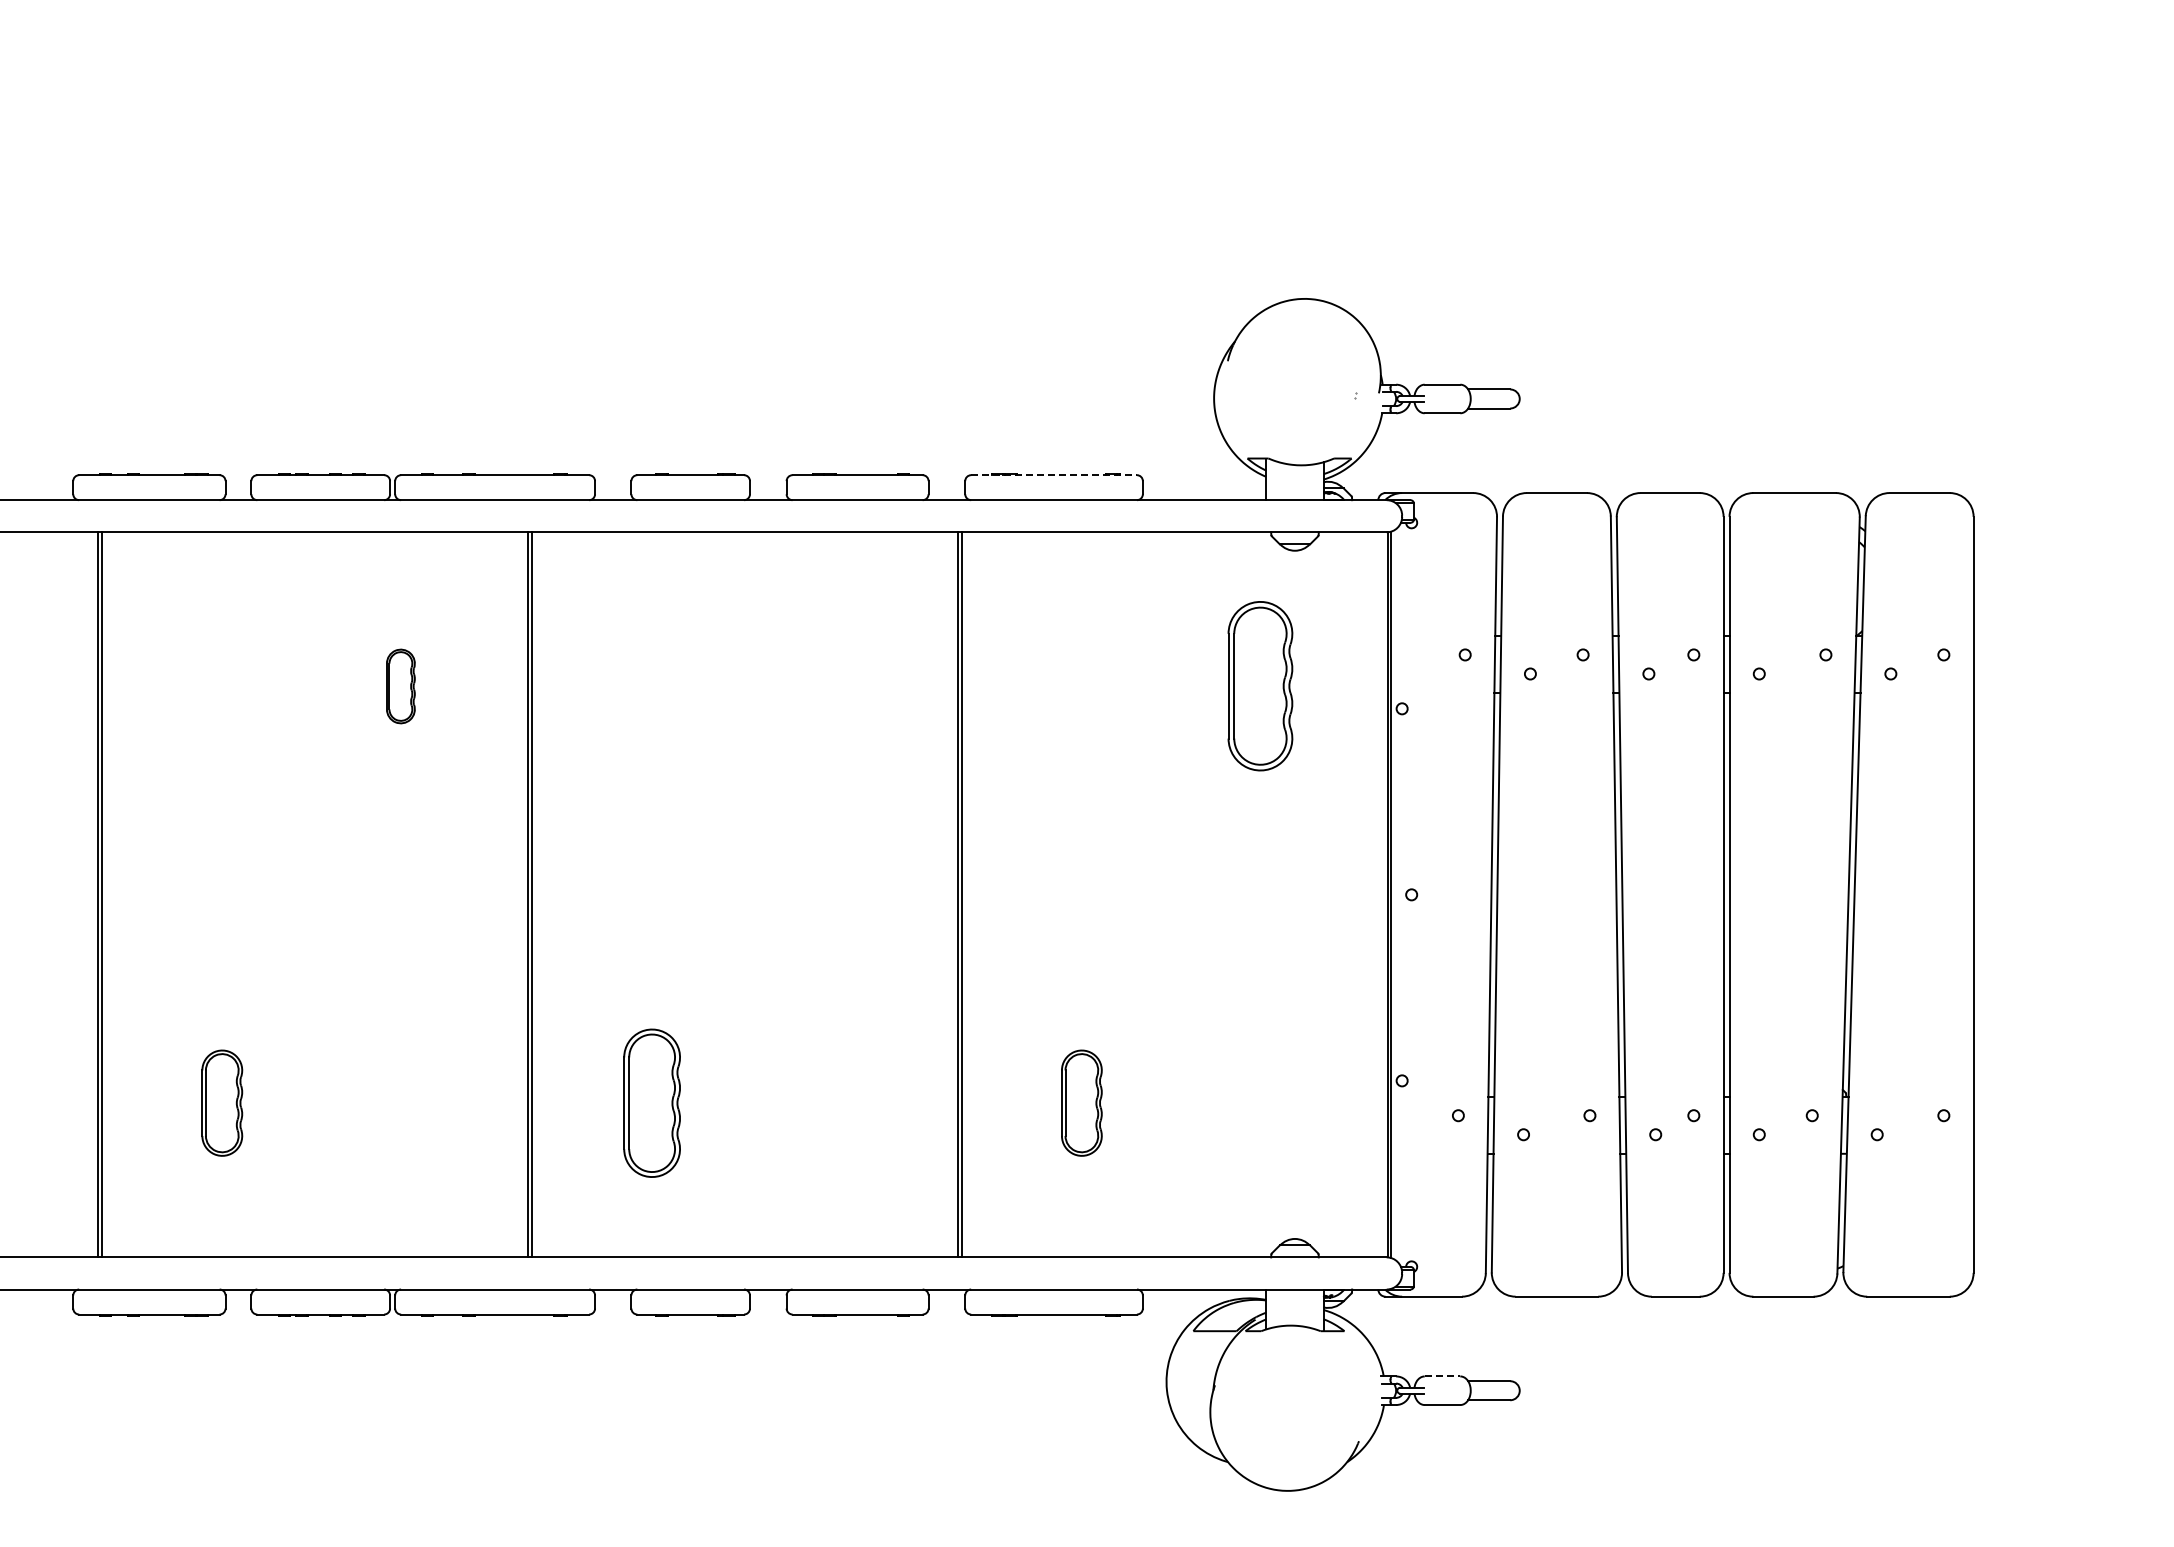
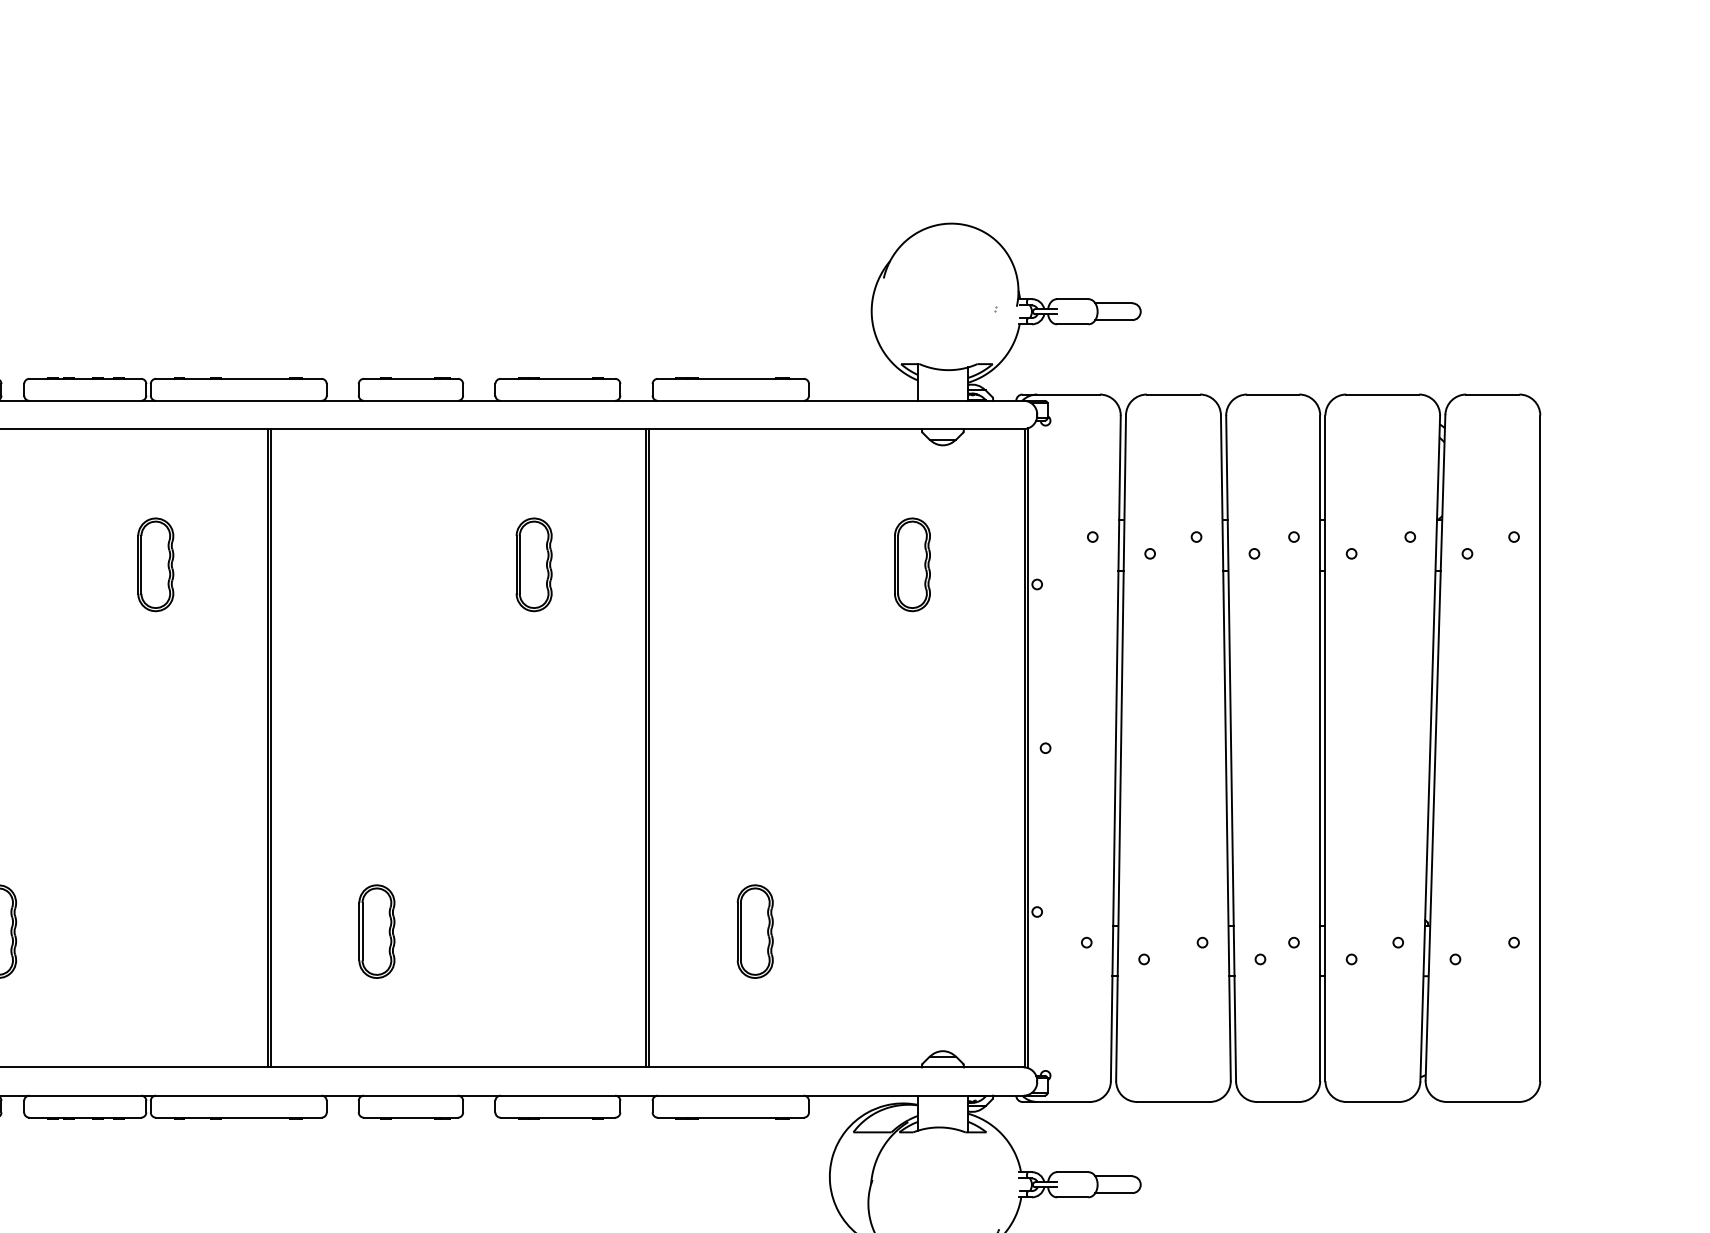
line: (1054, 475) -> (731, 379), dashed -> solid
part: (400, 686) -> (155, 564), size x1.43
part: (830, 686) -> (534, 564), added
part: (1260, 686) -> (912, 564), size x0.62
part: (651, 1102) -> (376, 931), size x0.71
line: (1442, 1376) -> (1072, 1172), dashed -> solid

